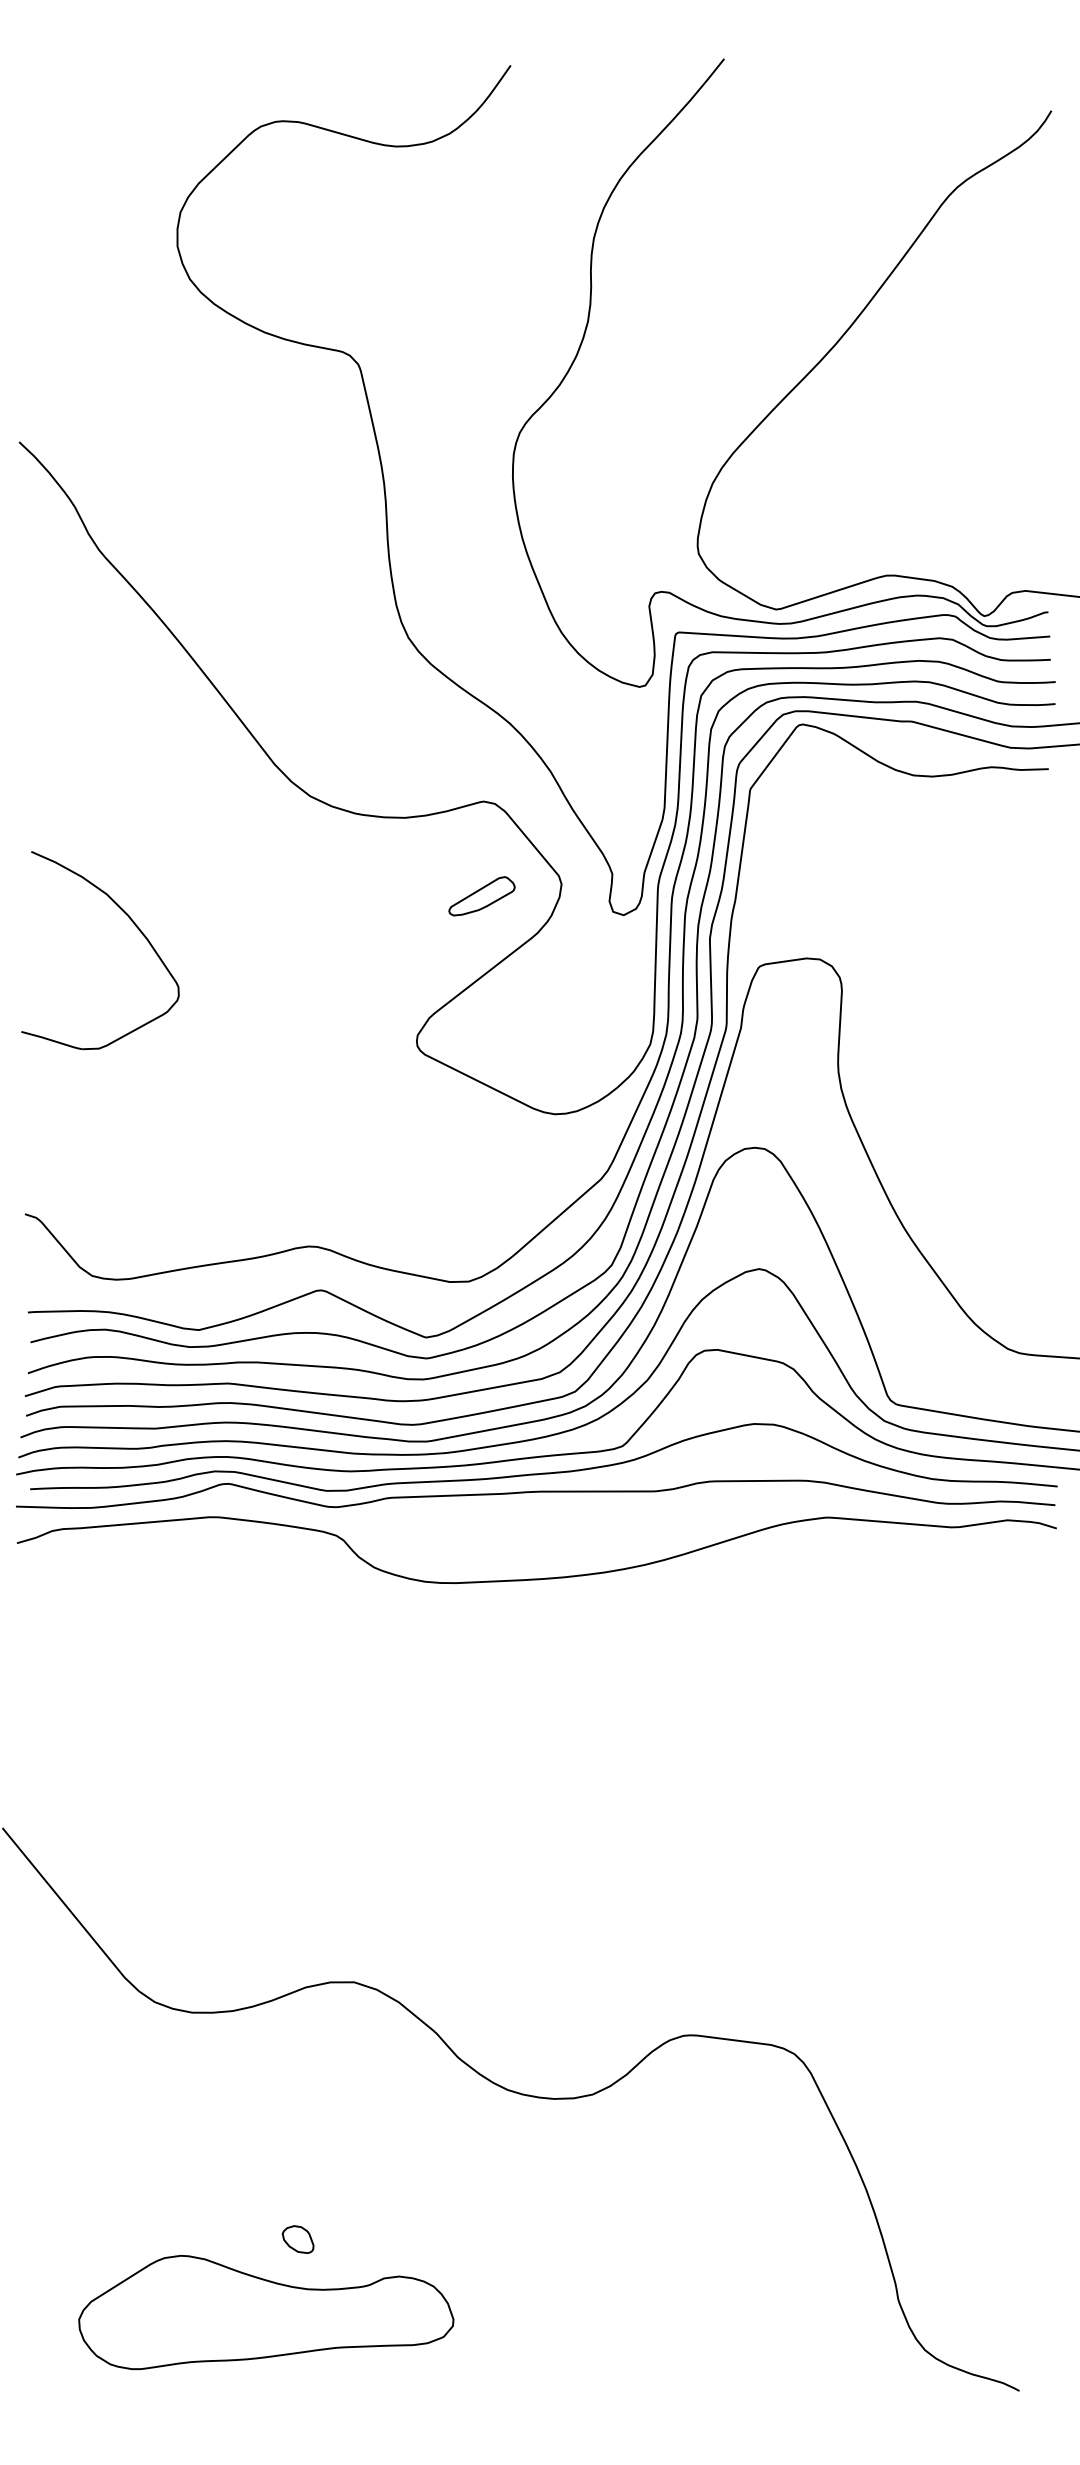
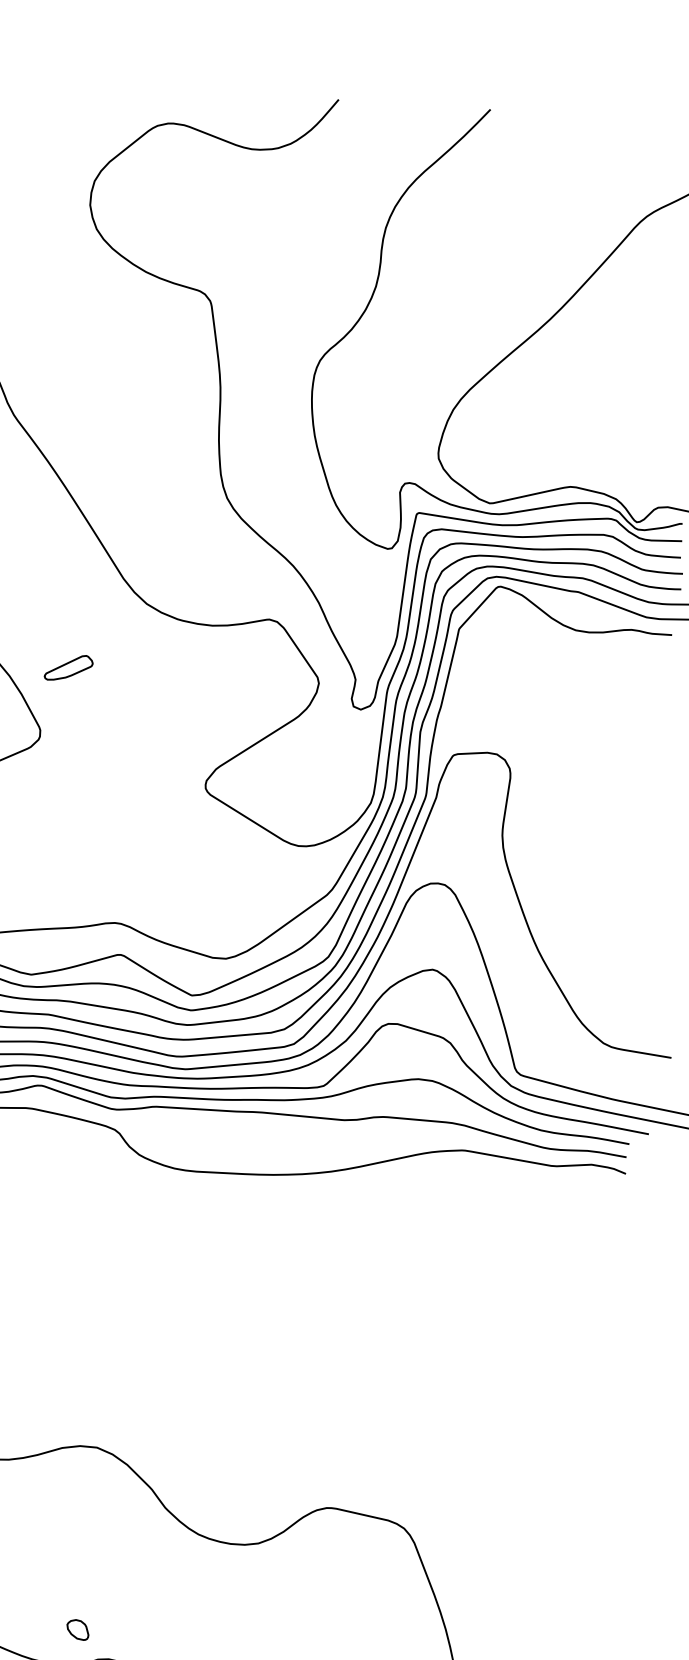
part: (481, 896) -> (68, 668), moved
part: (297, 2239) -> (77, 1629), moved

